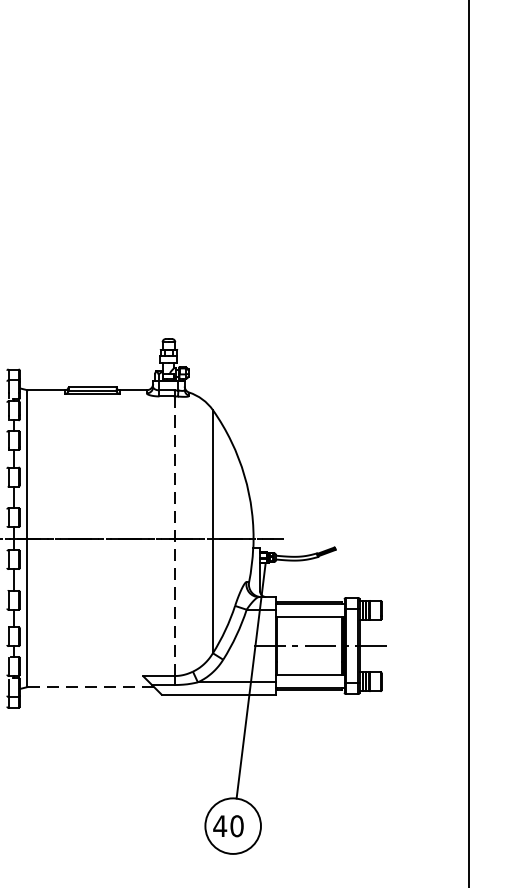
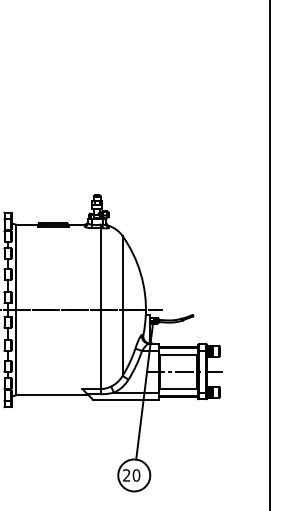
line: (174, 536) -> (100, 308), dashed -> solid
line: (91, 687) -> (52, 395), dashed -> solid
text: (219, 826) -> (126, 475), 40 -> 20

